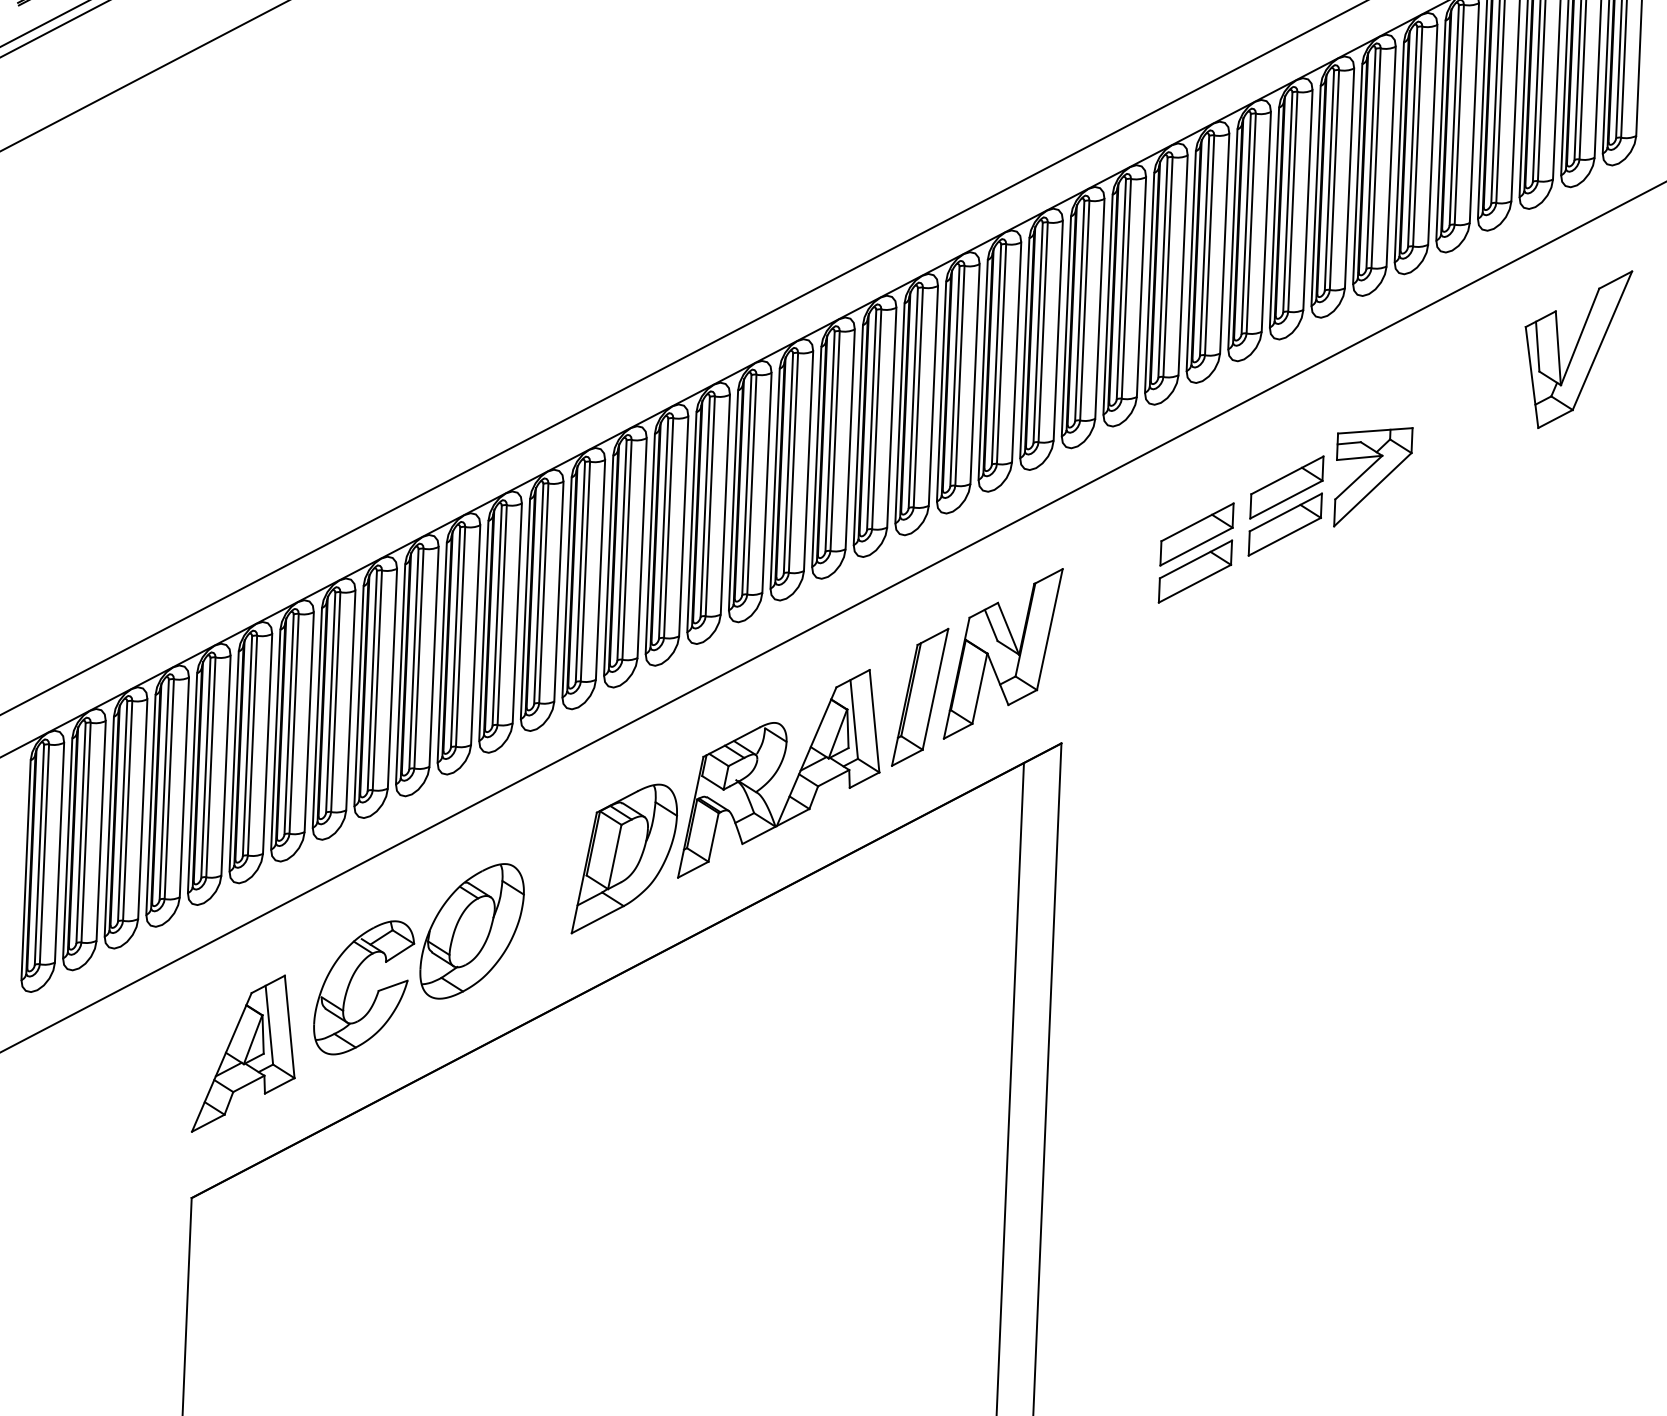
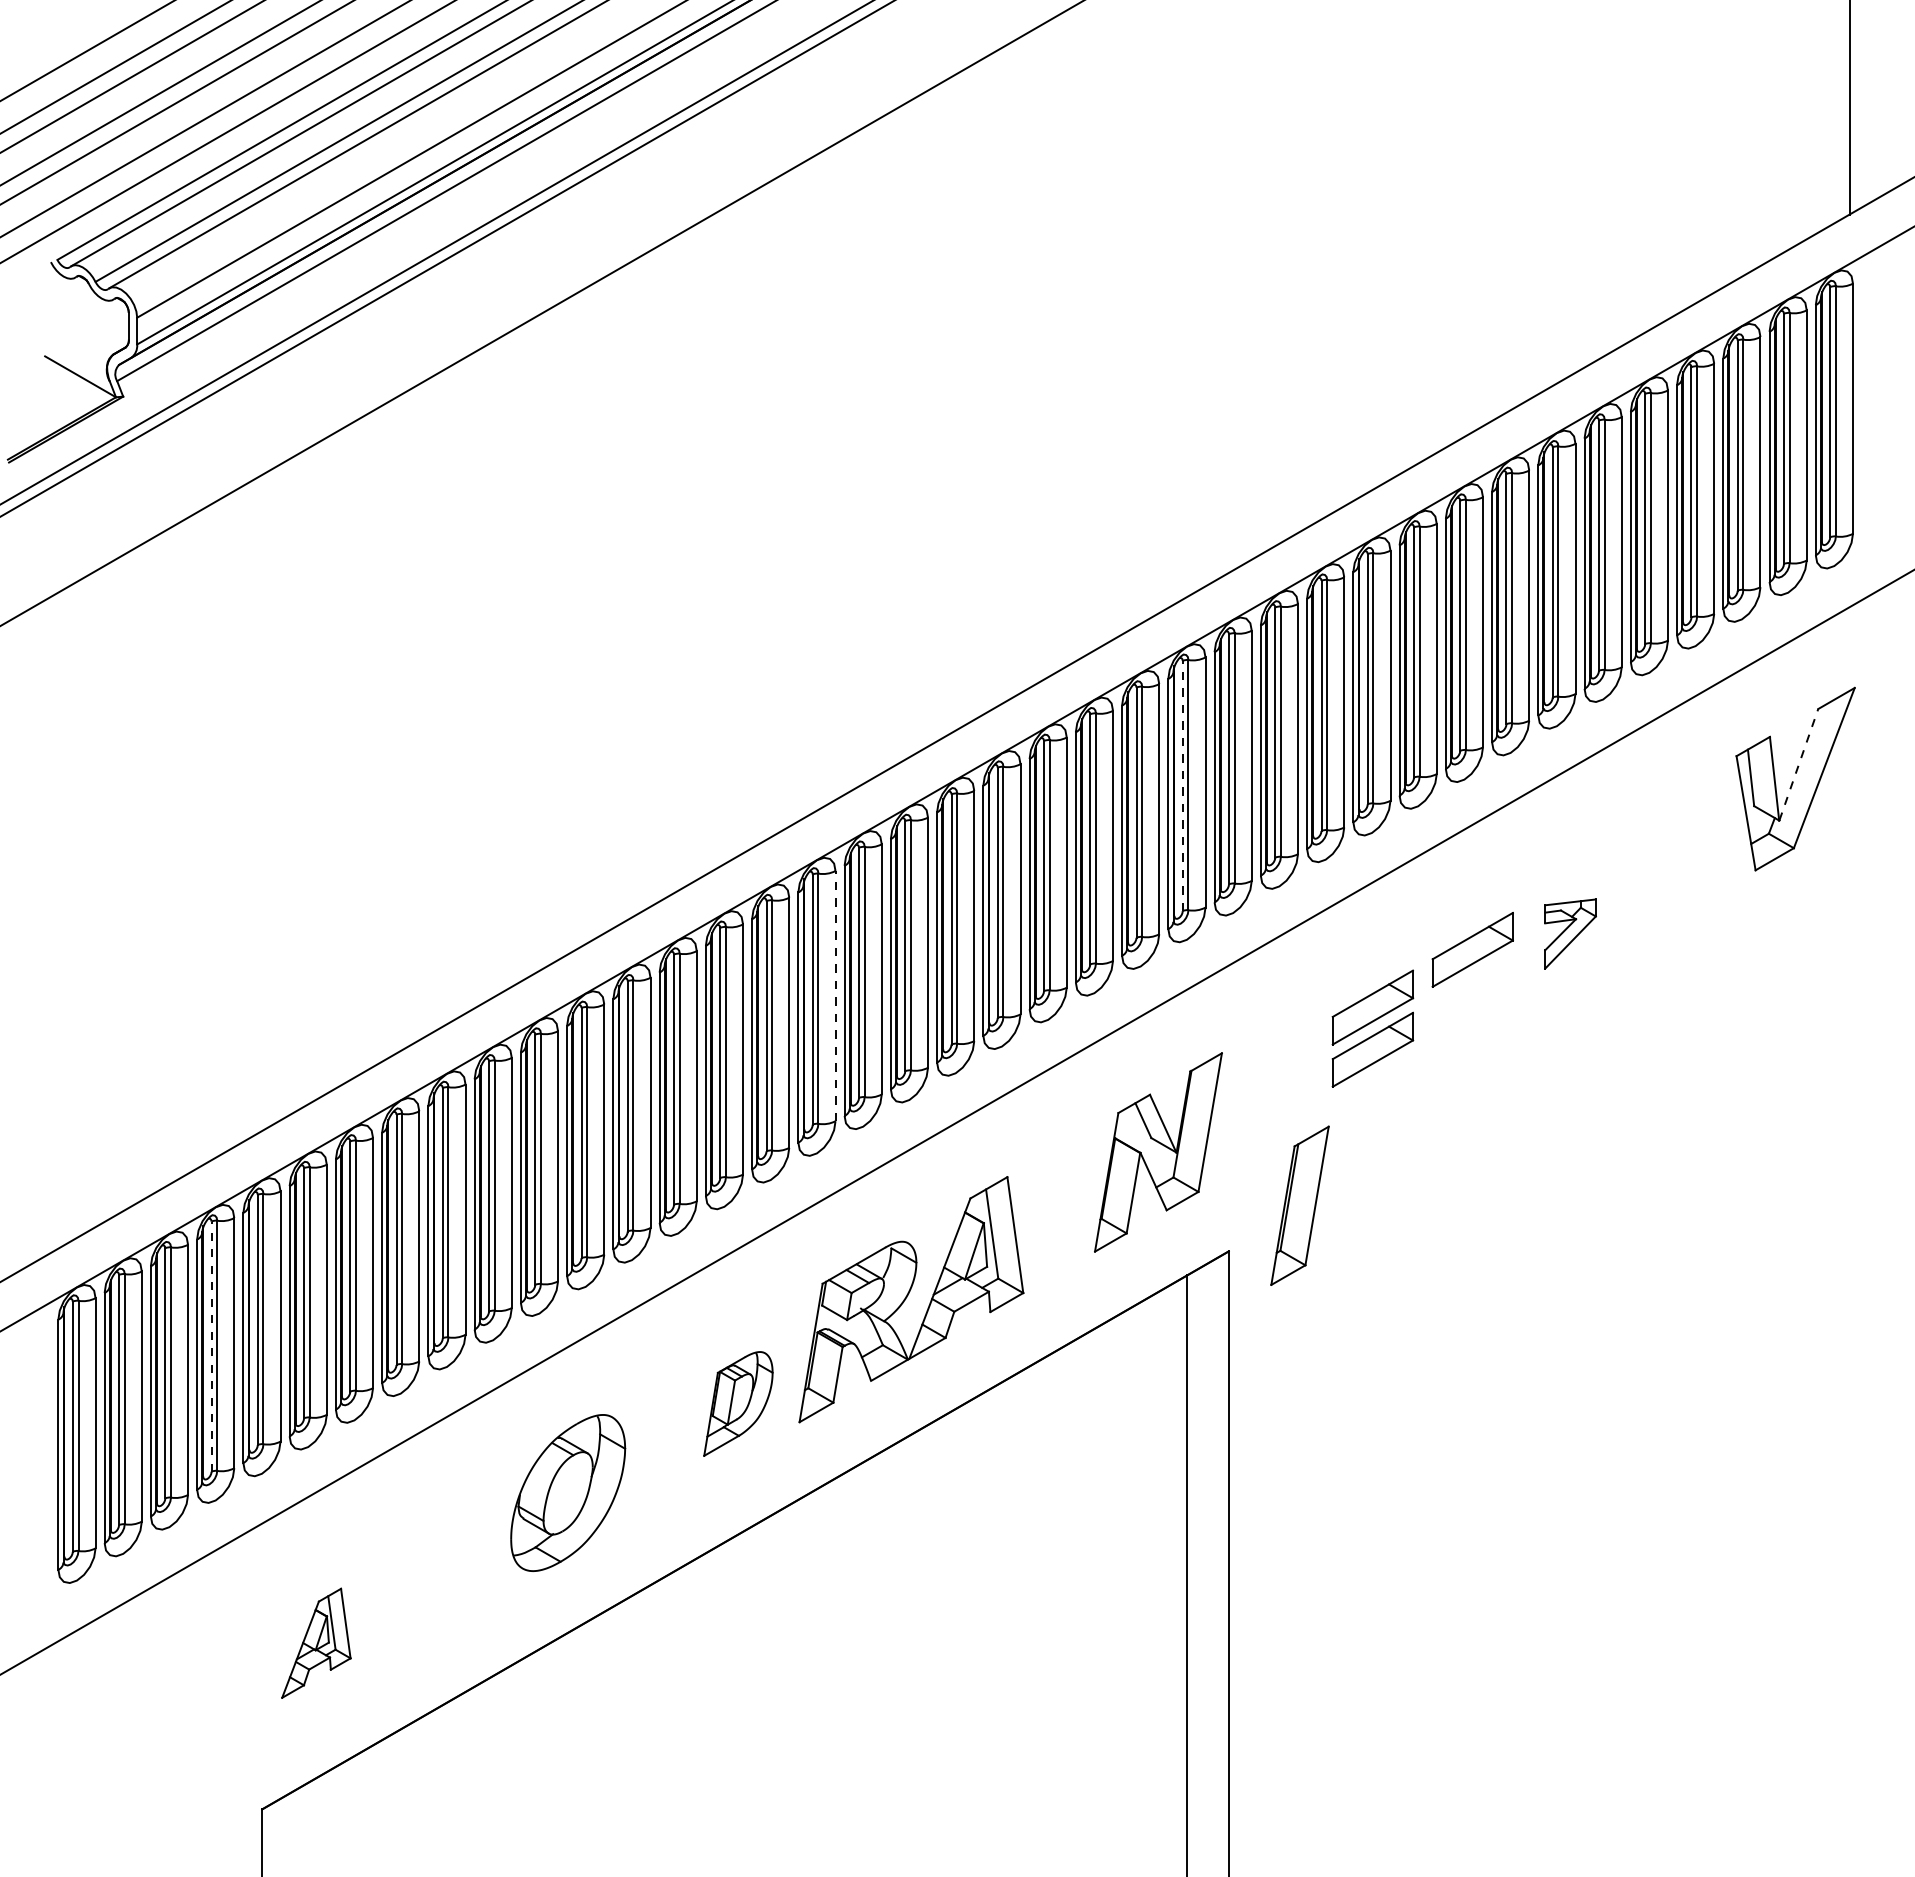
line: (1037, 332) -> (1182, 785), solid -> dashed
line: (1579, 336) -> (1798, 764), solid -> dashed
part: (1373, 476) -> (1570, 933), size x0.6
line: (725, 504) -> (835, 995), solid -> dashed
part: (1285, 524) -> (1472, 992), removed
part: (919, 697) -> (1299, 1205), moved
line: (164, 789) -> (211, 1346), solid -> dashed
part: (625, 858) -> (738, 1403), size x0.6
part: (351, 981) -> (433, 1555), removed
part: (245, 1054) -> (316, 1643), size x0.6

